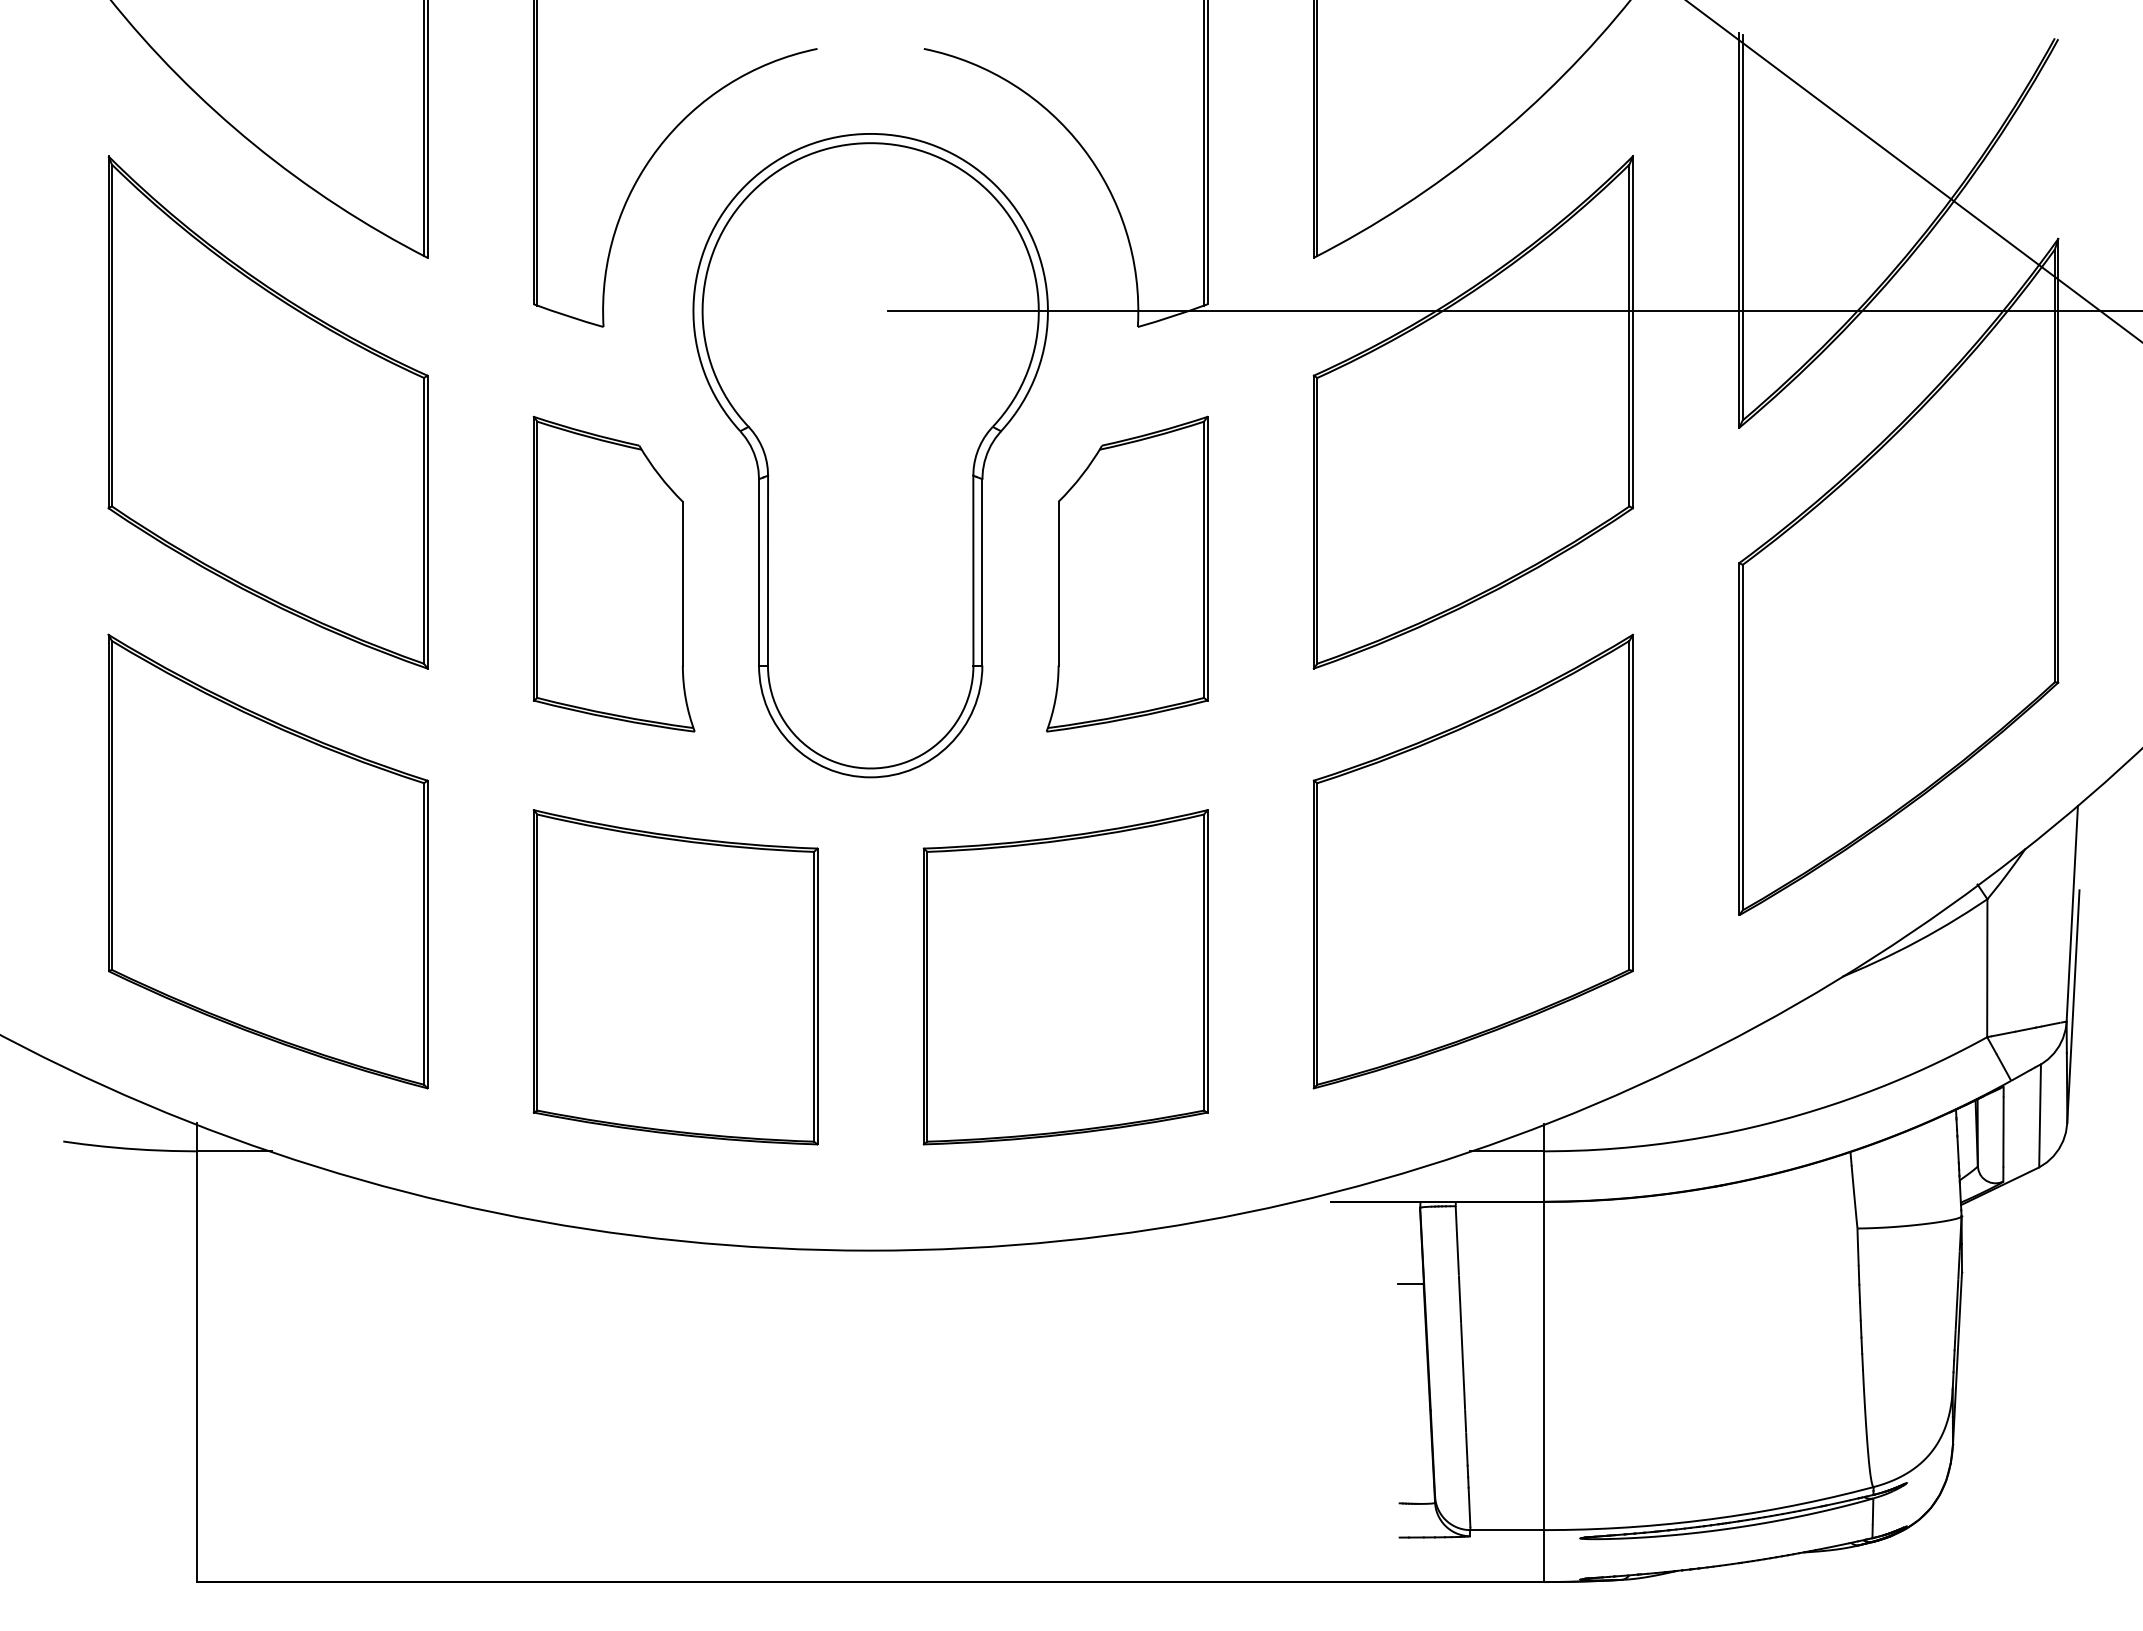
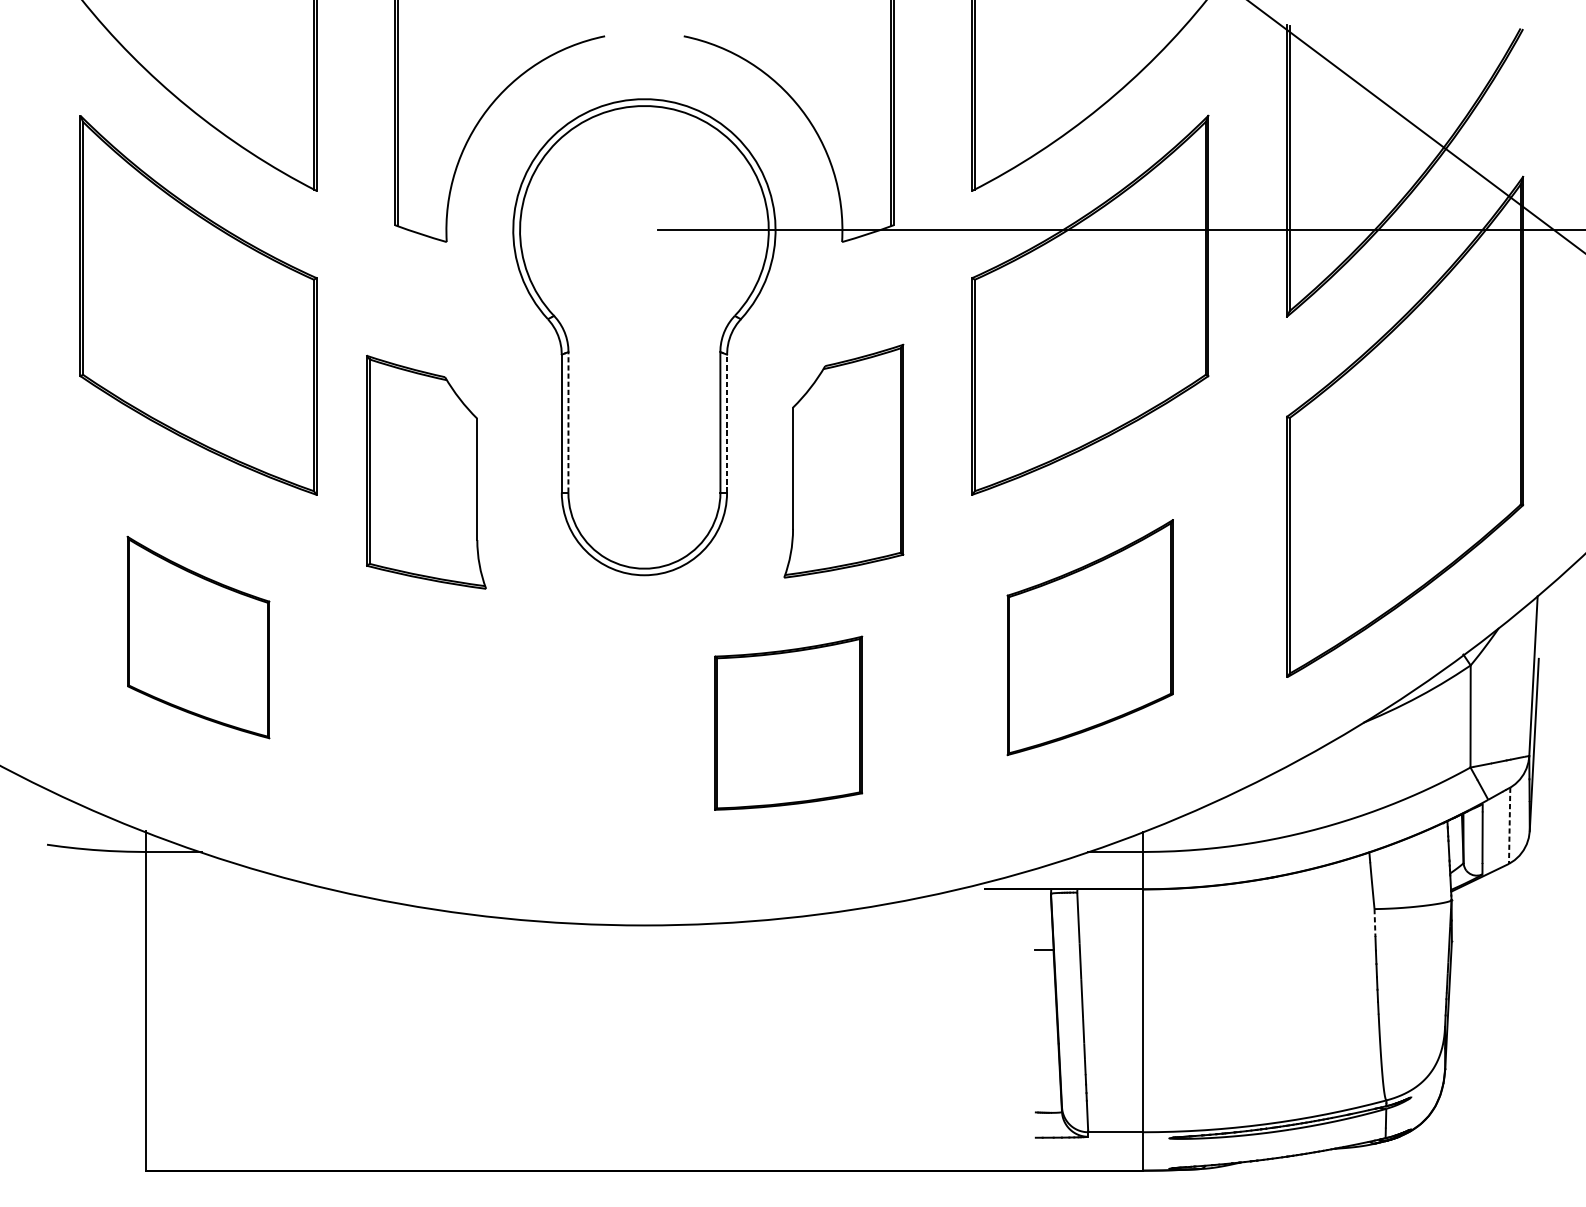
line: (768, 570) -> (568, 422), solid -> dashed
line: (982, 571) -> (727, 422), solid -> dashed
part: (1127, 573) -> (844, 460), moved
part: (613, 574) -> (426, 472), moved
part: (267, 861) -> (198, 637), size x0.6
part: (1472, 861) -> (1089, 637), size x0.7
part: (675, 977) -> (499, 723), removed
part: (1065, 977) -> (788, 723), size x0.7
line: (2040, 1116) -> (1509, 826), solid -> dashed
line: (1858, 1247) -> (1375, 923), solid -> dashed

